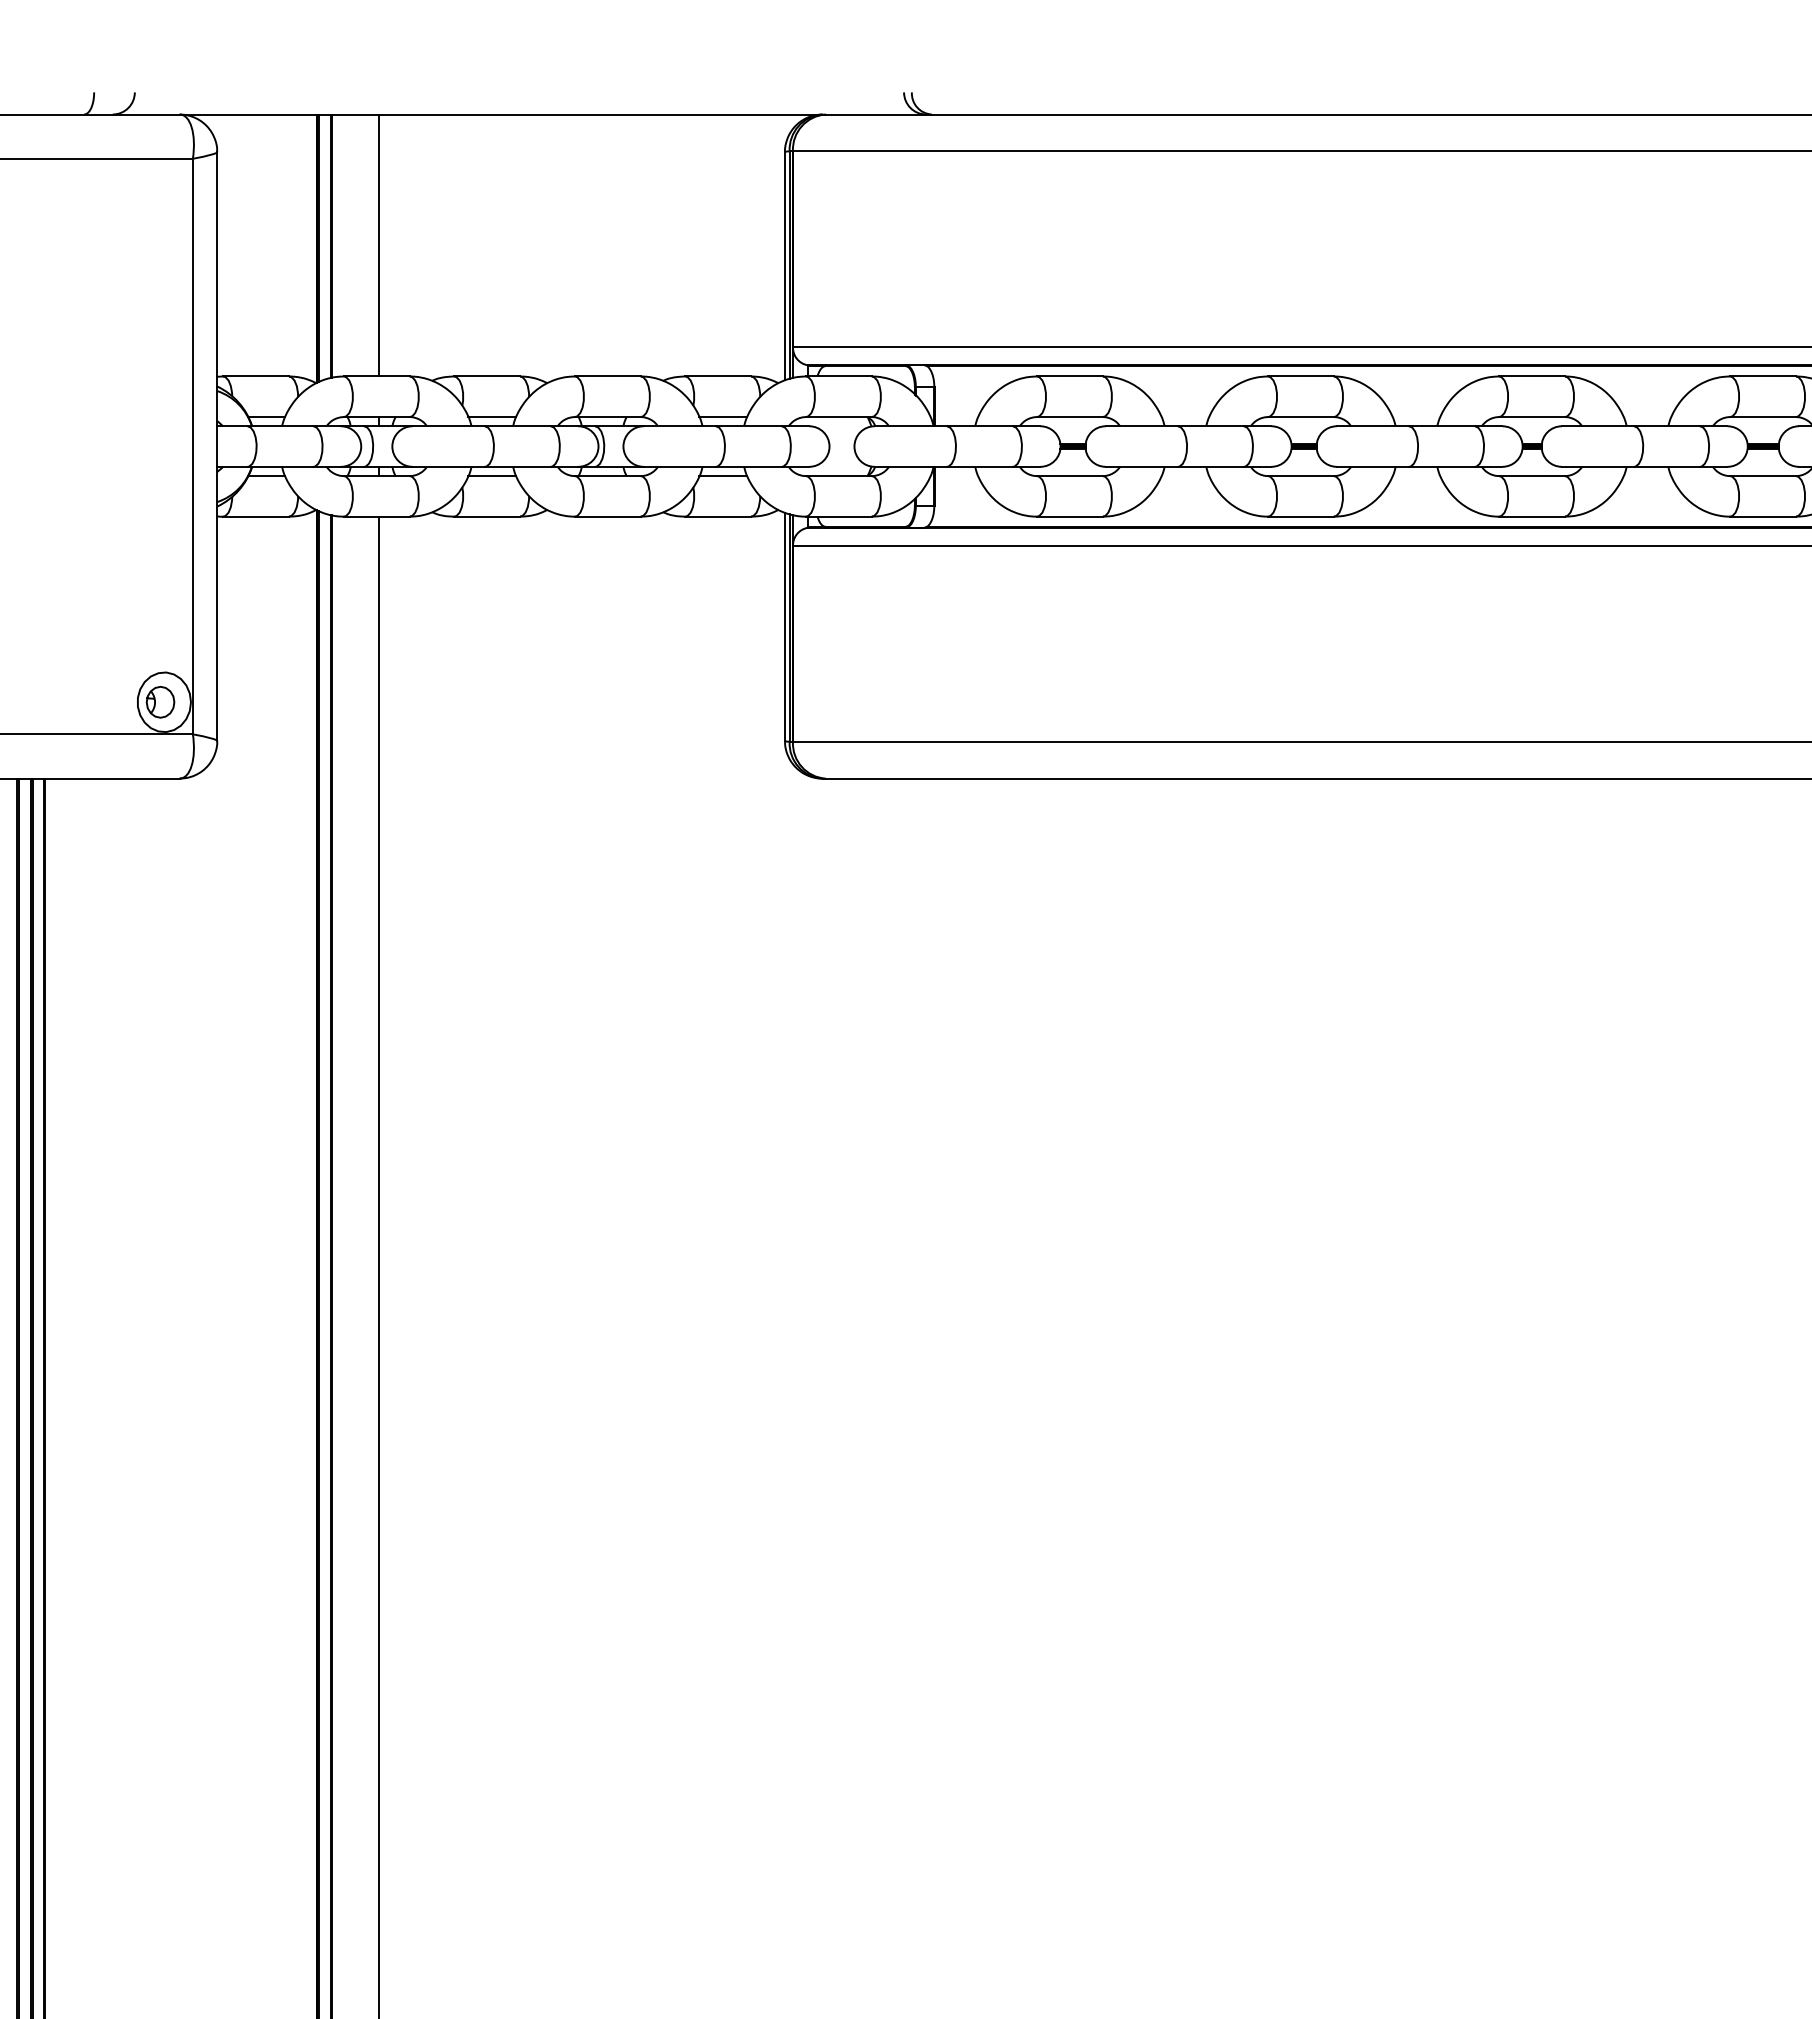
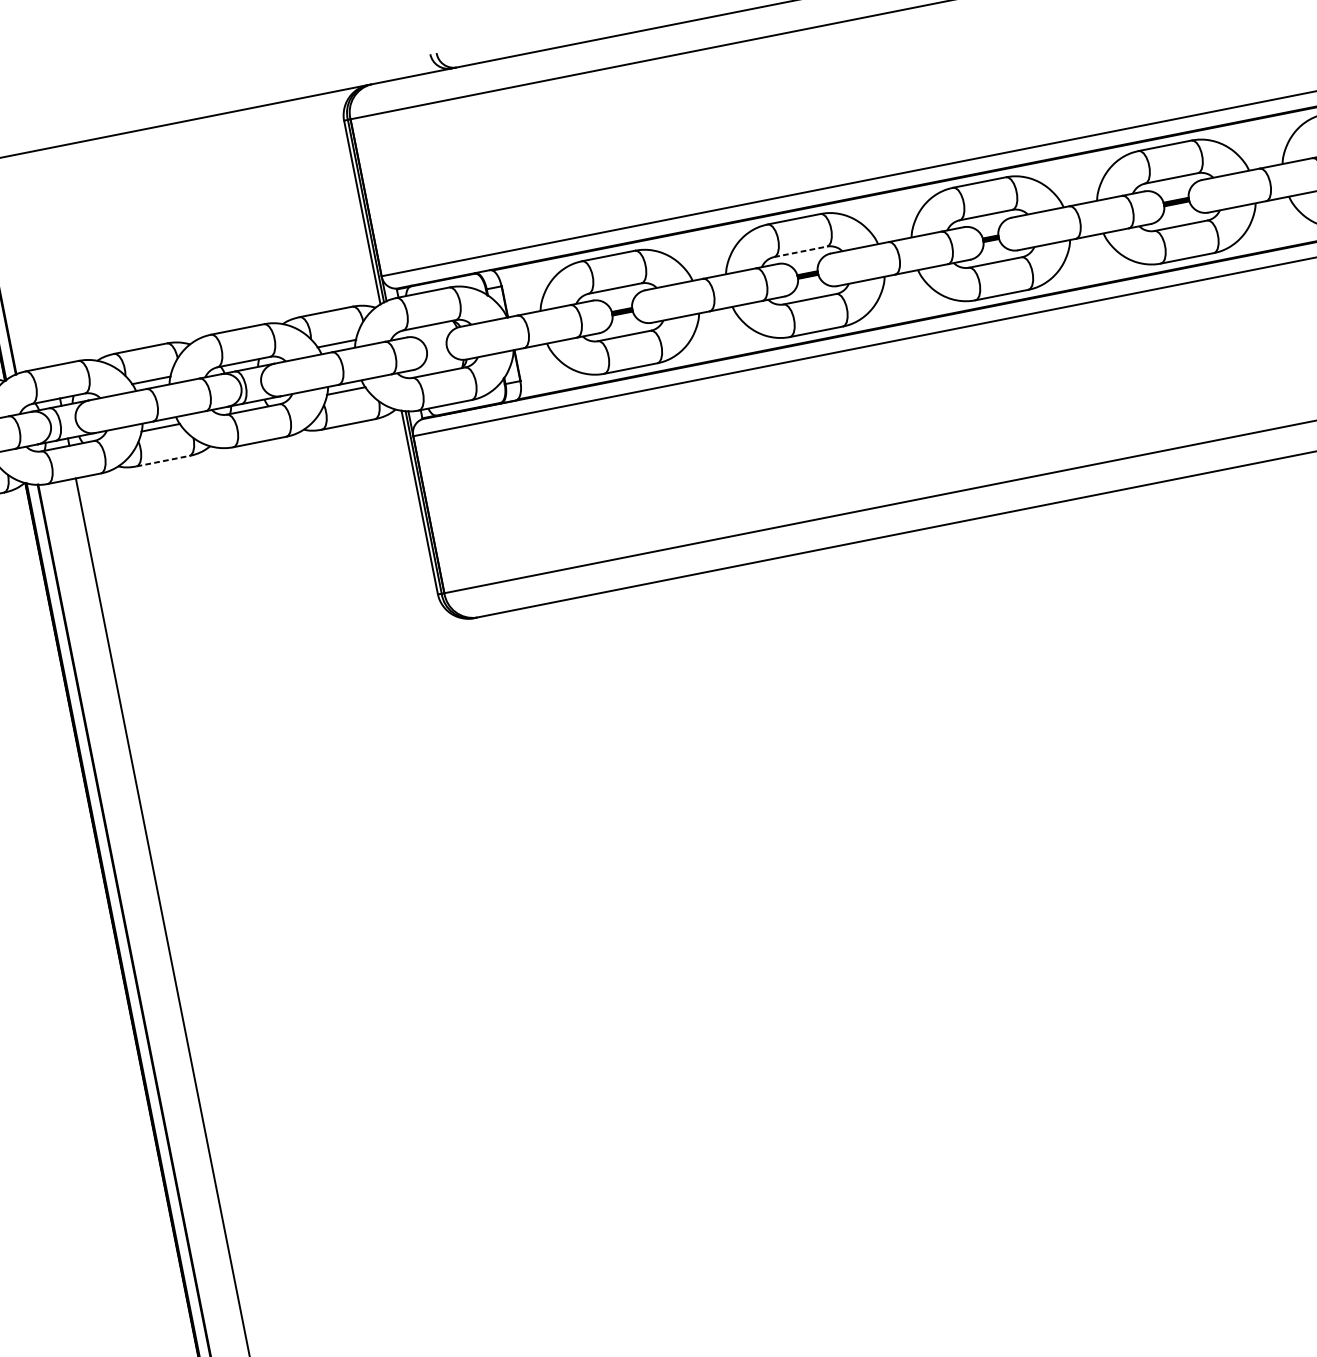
line: (378, 245) -> (32, 260), removed
line: (1300, 417) -> (800, 252), solid -> dashed
line: (487, 516) -> (163, 460), solid -> dashed

